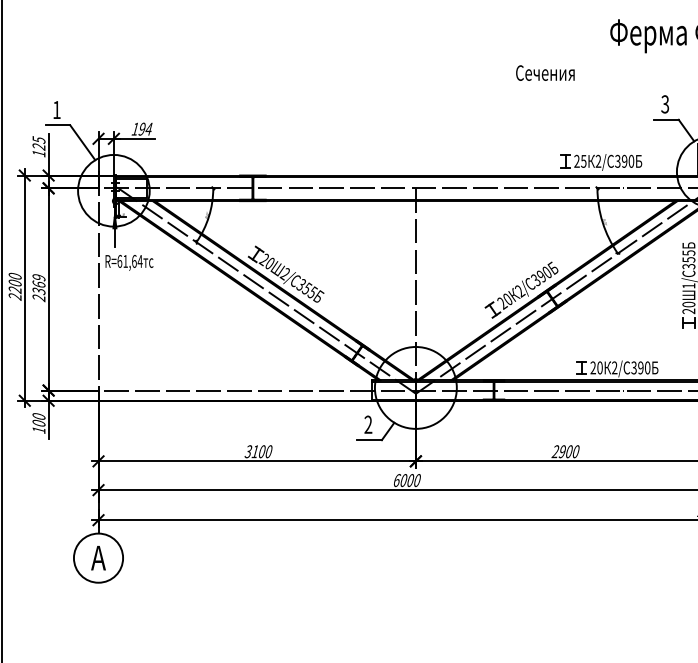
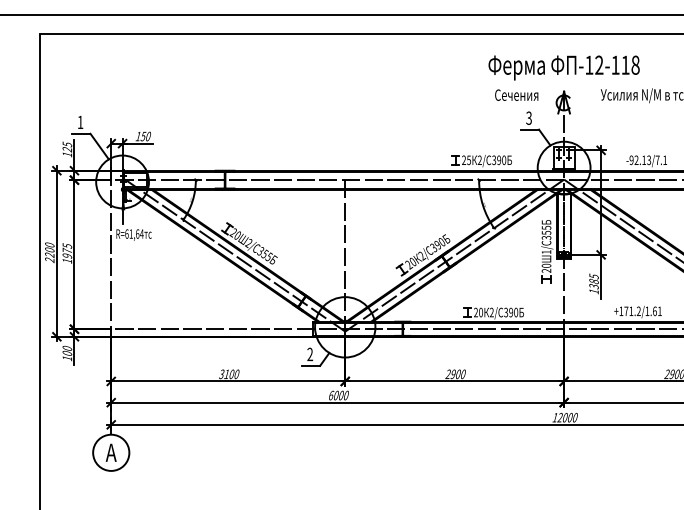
text: (545, 72) -> (516, 94), moved
text: (144, 129) -> (145, 136), 194 -> 150
text: (39, 287) -> (67, 253), 2369 -> 1975

